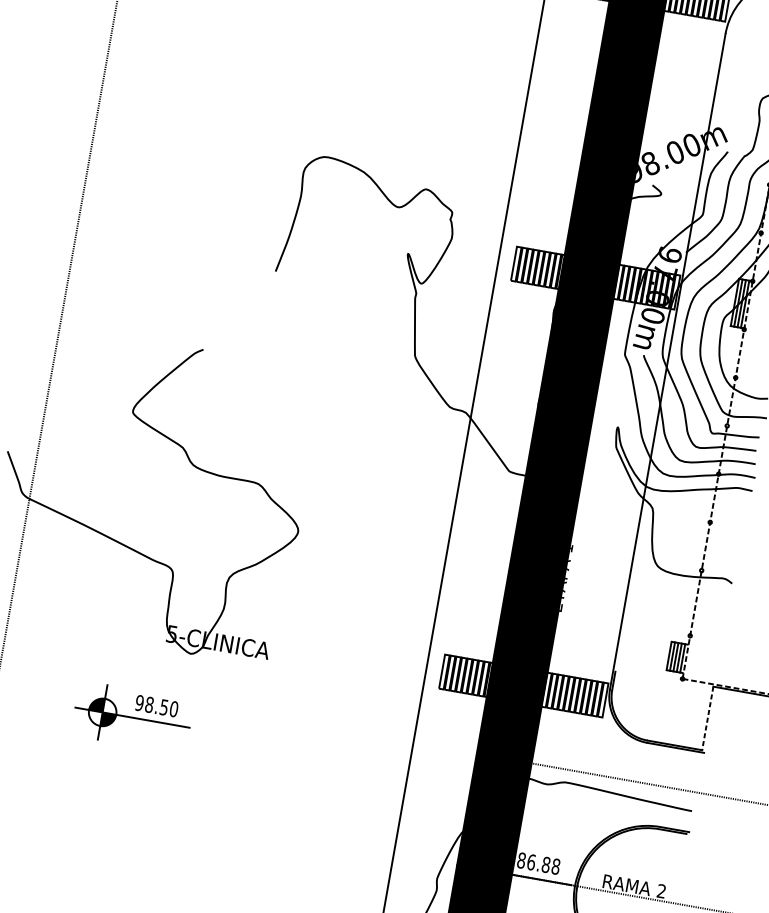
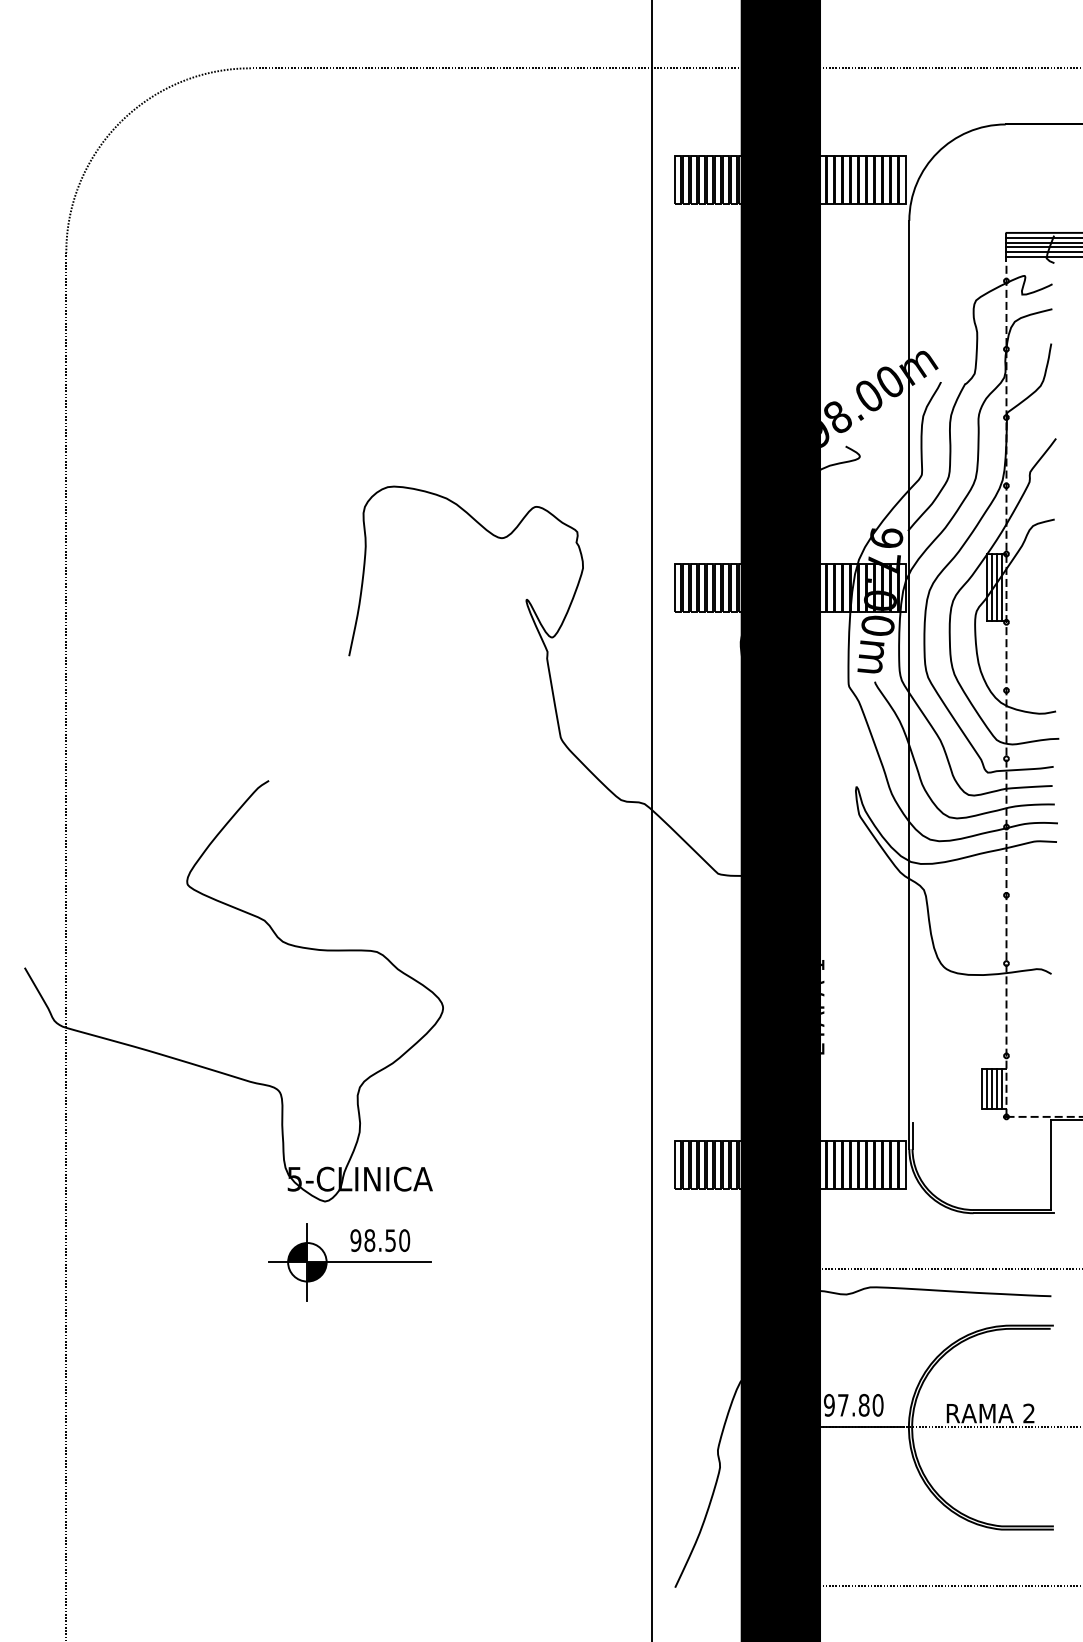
part: (132, 717) -> (349, 1262), moved
line: (707, 718) -> (1050, 1165), dashed -> solid
text: (538, 863) -> (853, 1404), 86.88 -> 97.80

